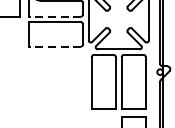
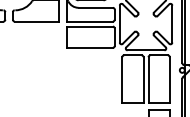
line: (54, 16) -> (89, 21), dashed -> solid
line: (54, 46) -> (89, 47), dashed -> solid

